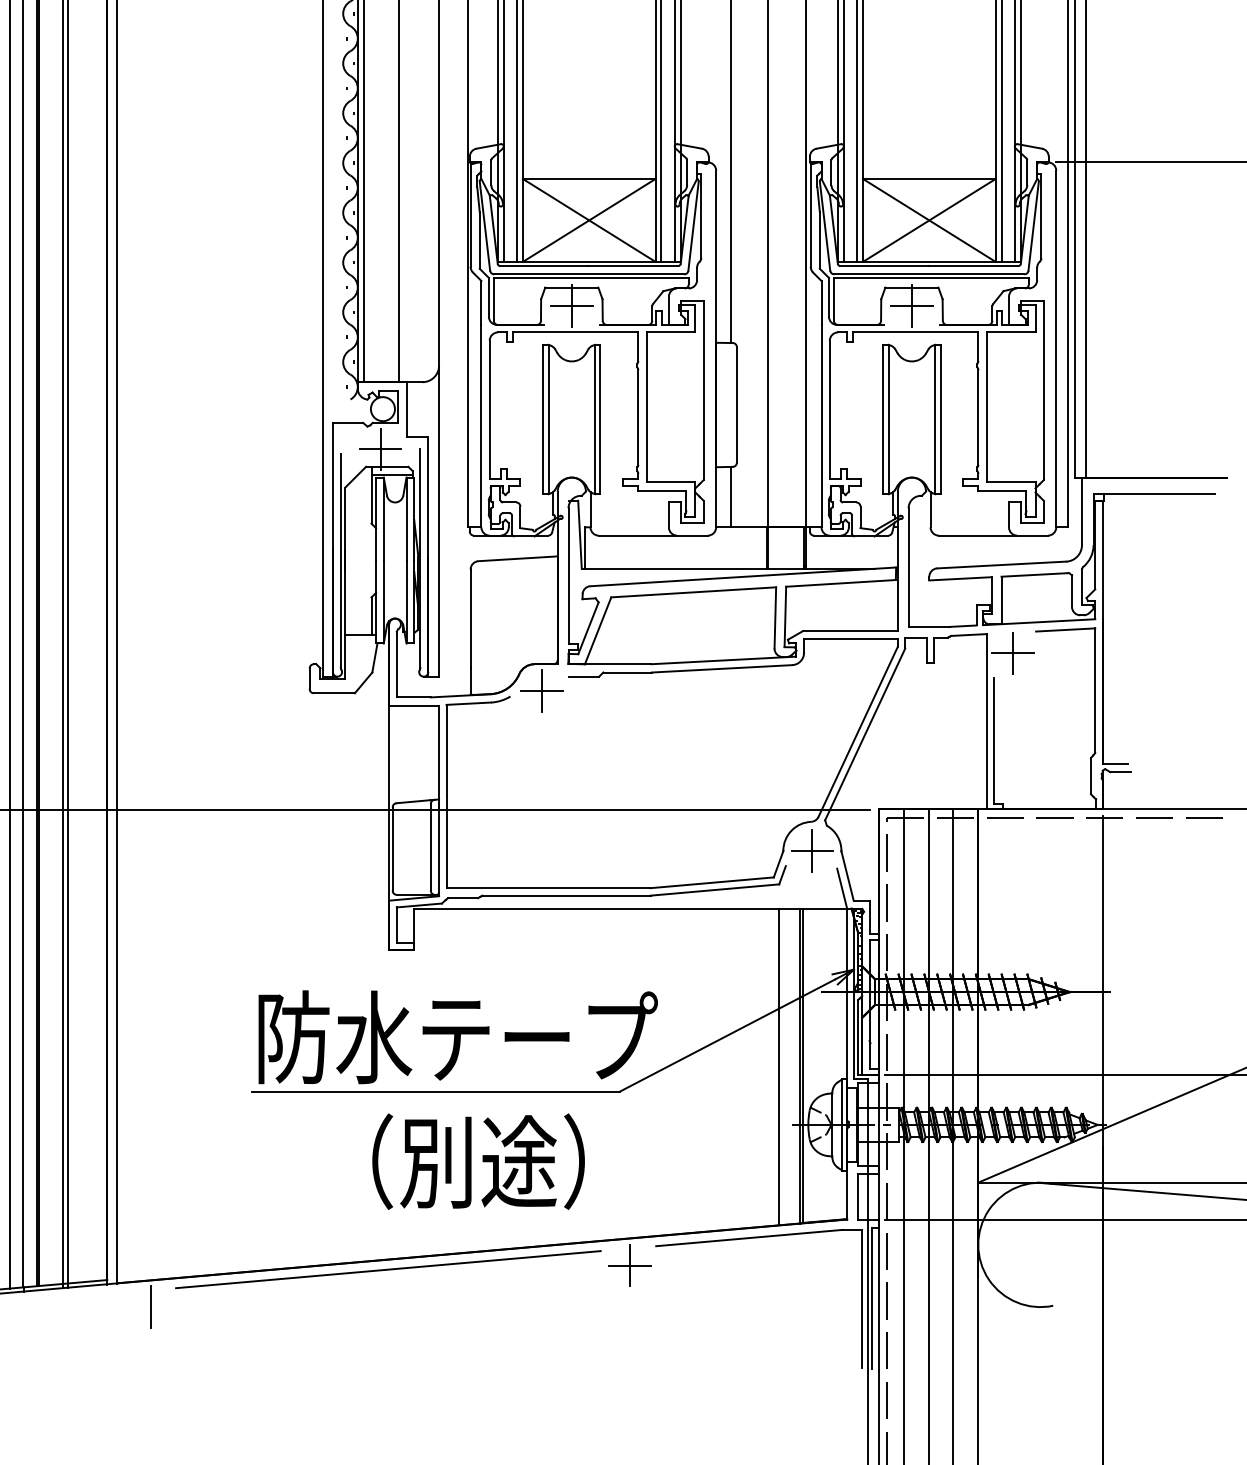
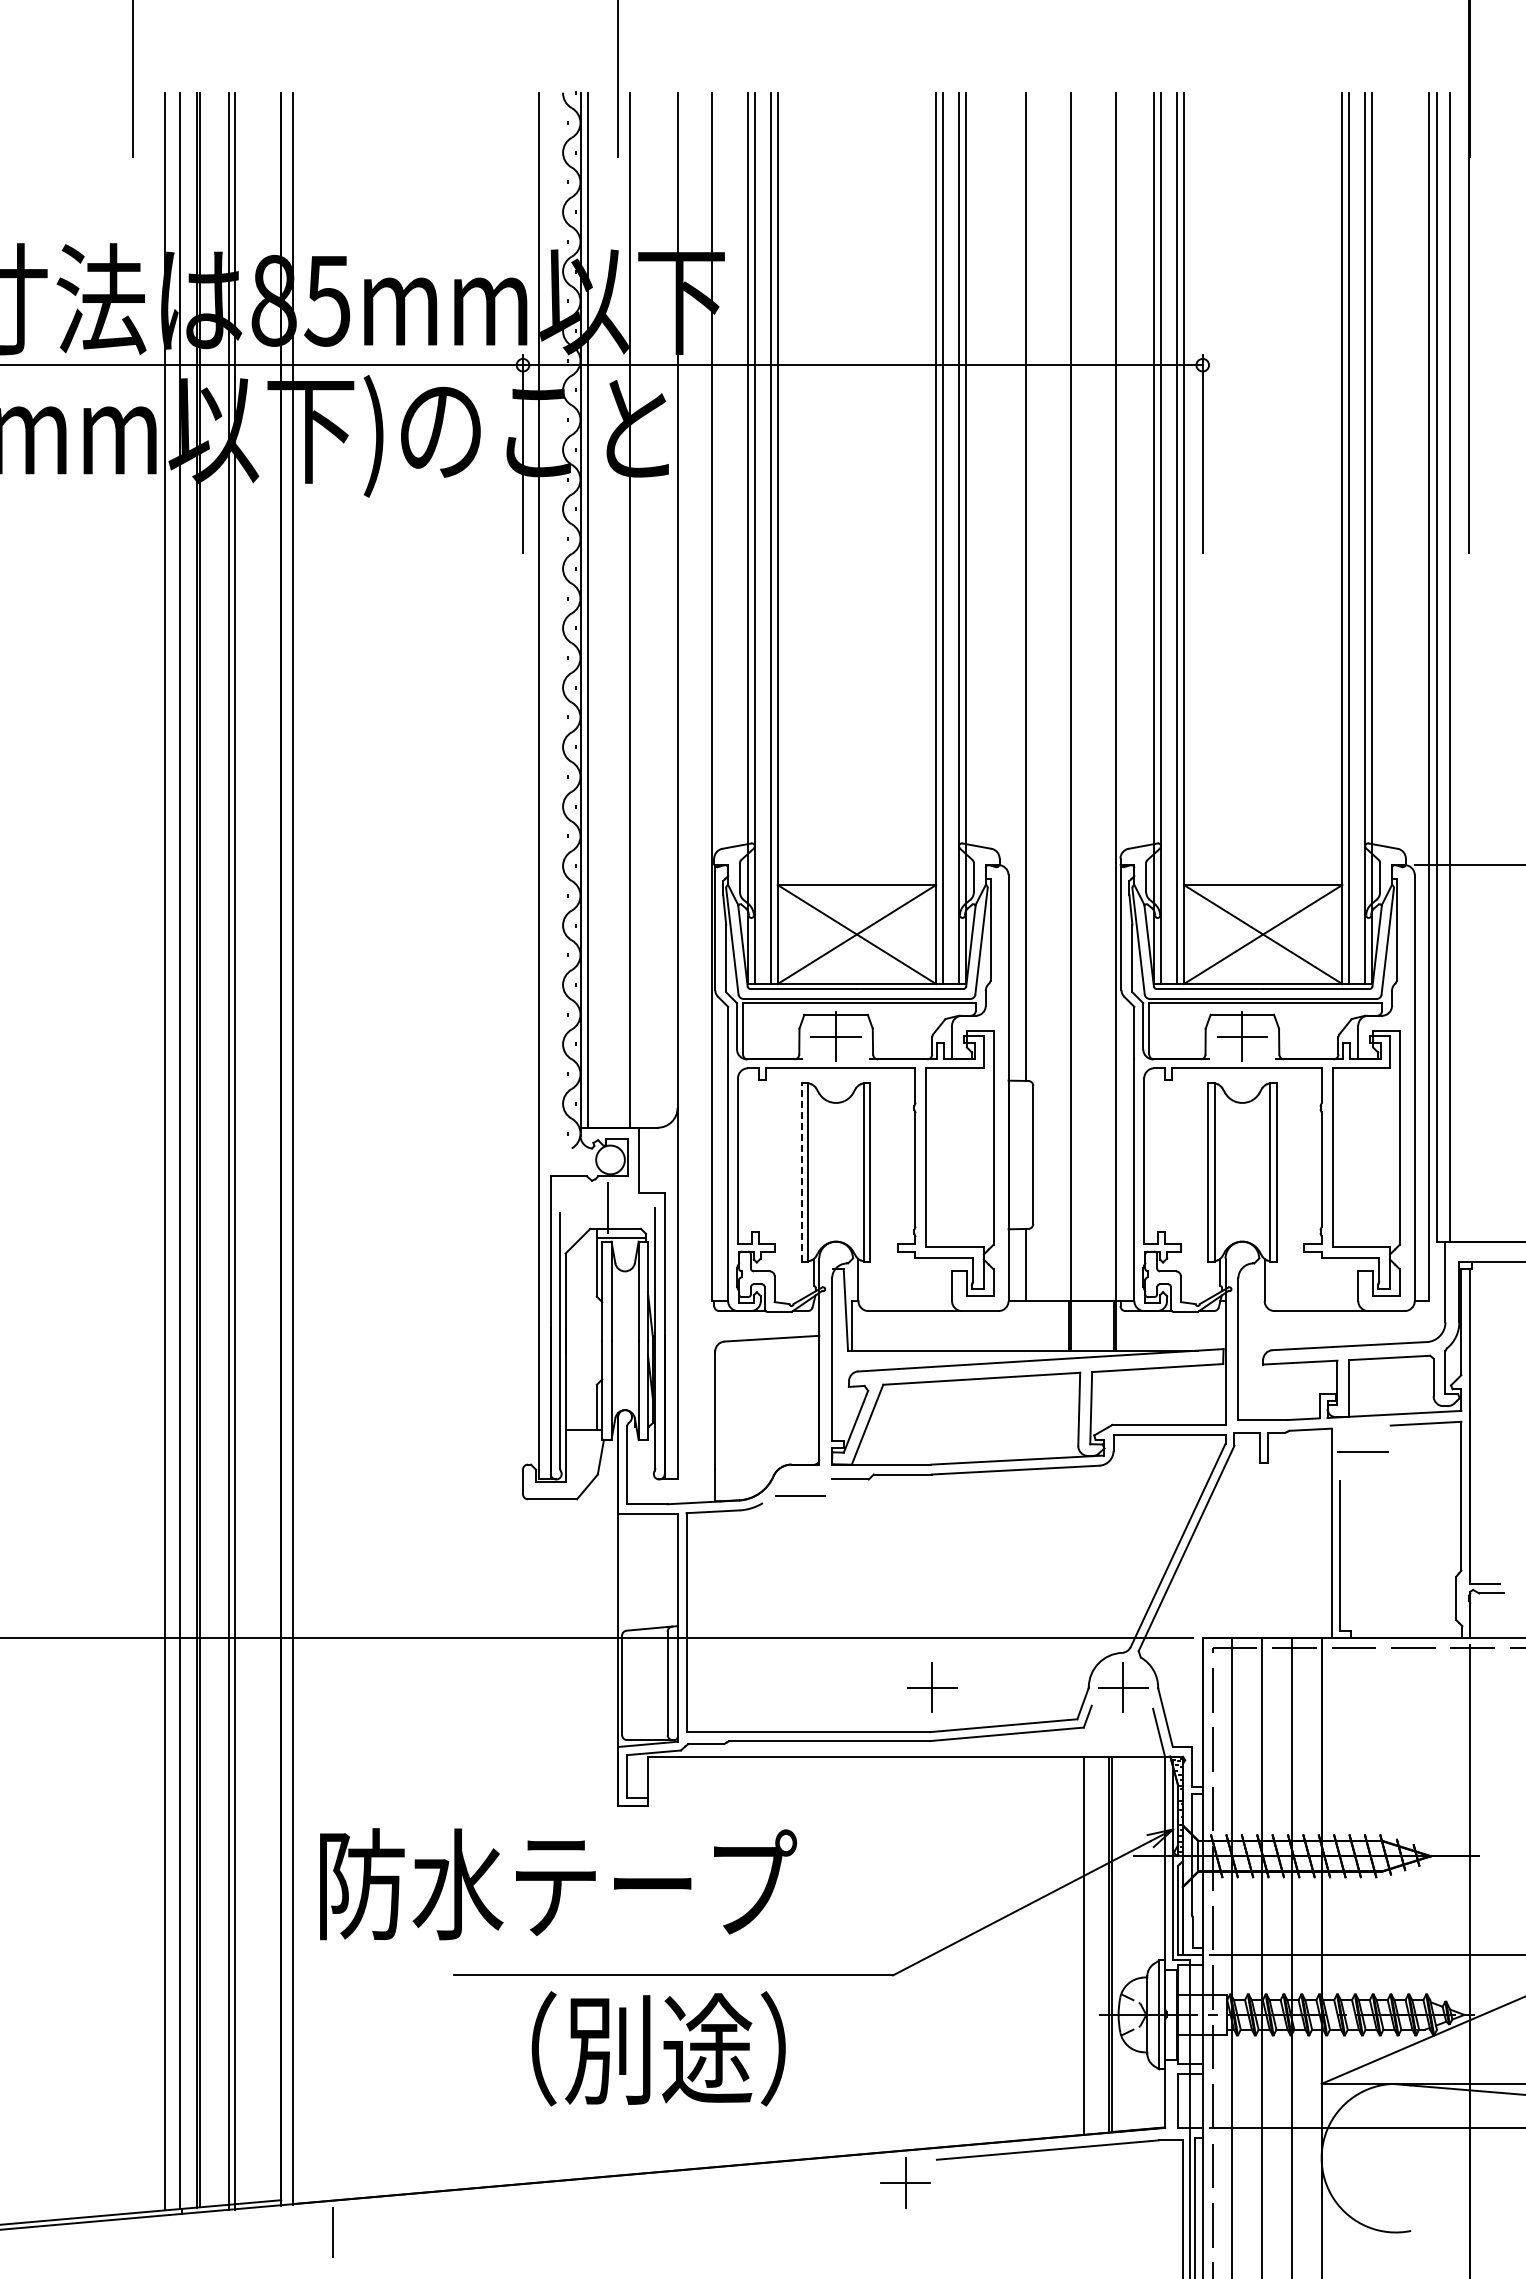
line: (542, 418) -> (801, 1171), solid -> dashed
line: (380, 449) -> (607, 1208), removed
line: (1013, 653) -> (1363, 1451), removed
line: (541, 690) -> (800, 1496), removed
part: (652, 850) -> (932, 1687), added
text: (458, 1037) -> (558, 1884), moved
text: (478, 1161) -> (658, 2048), moved
line: (387, 1269) -> (616, 2187), removed

